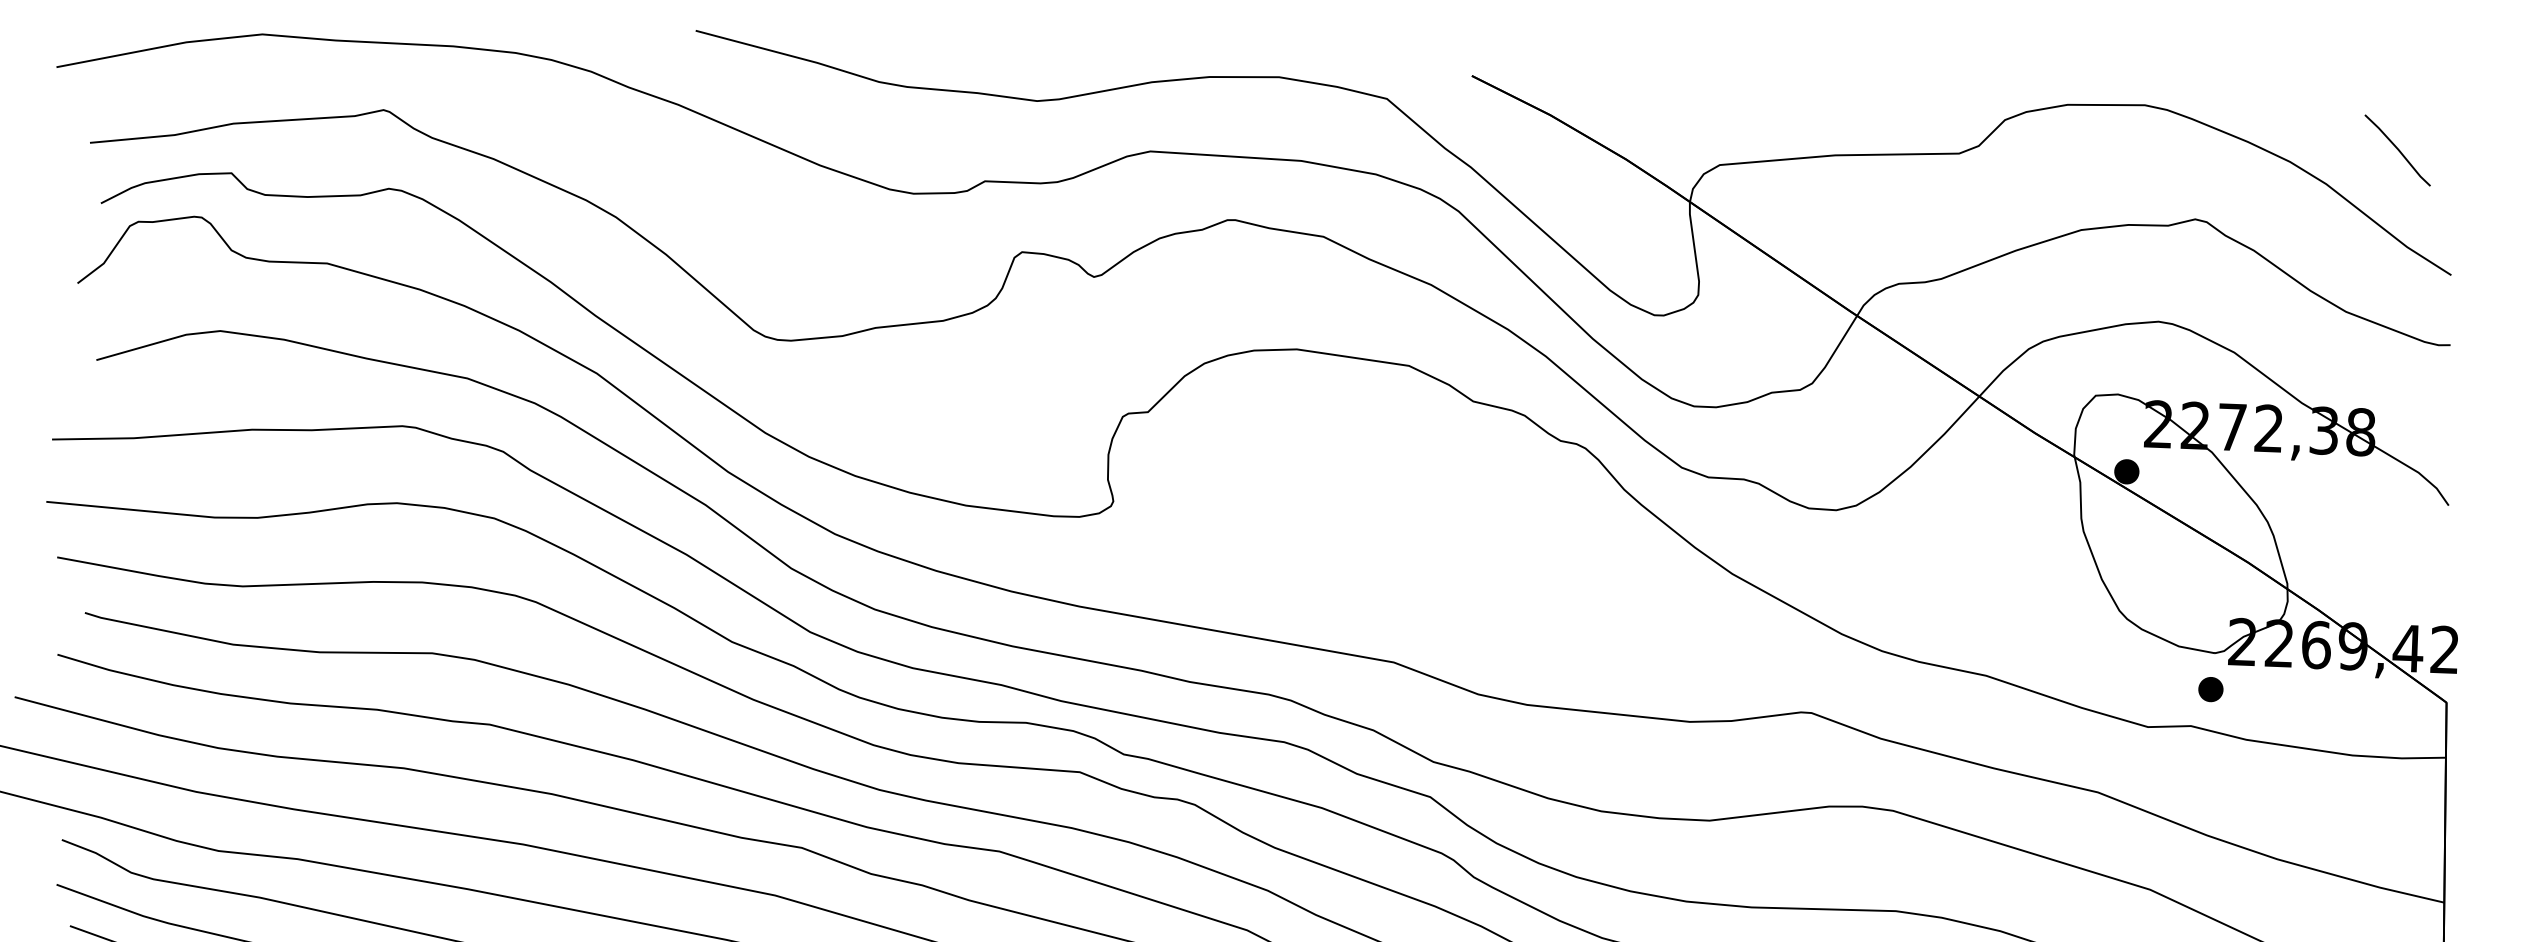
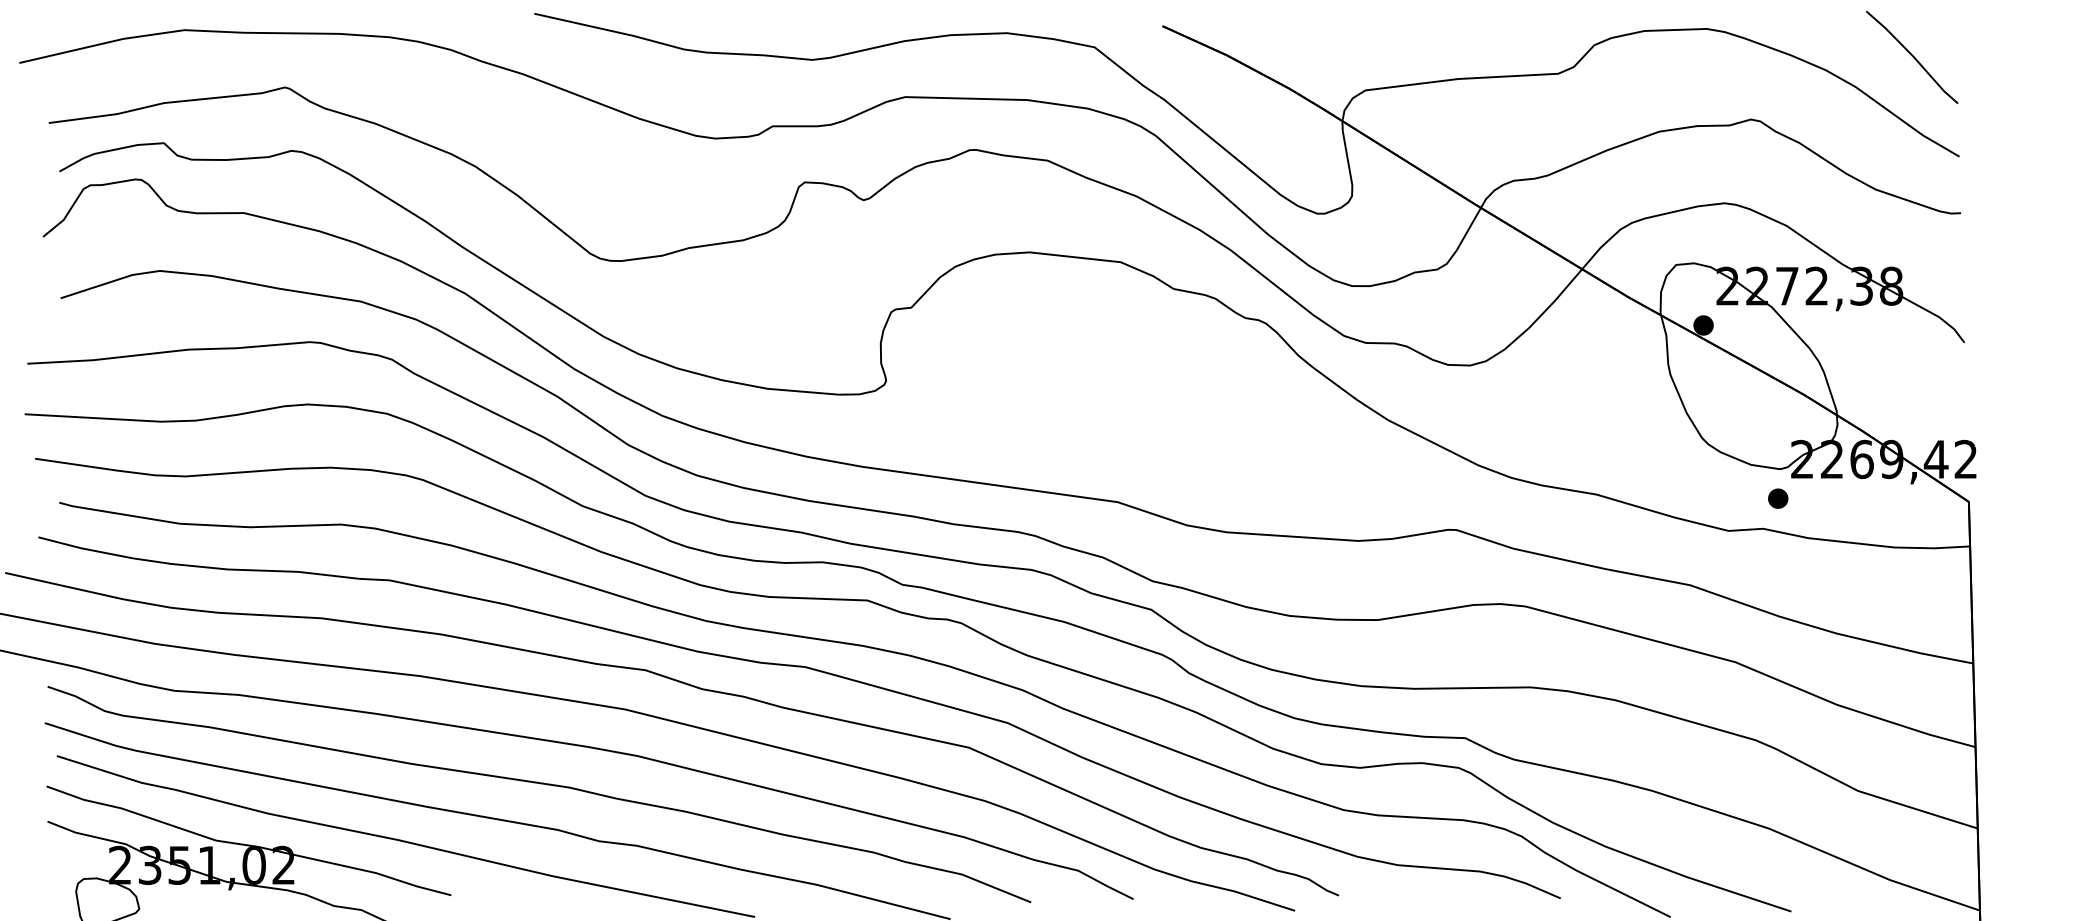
part: (2397, 150) -> (1912, 57), size x1.67

